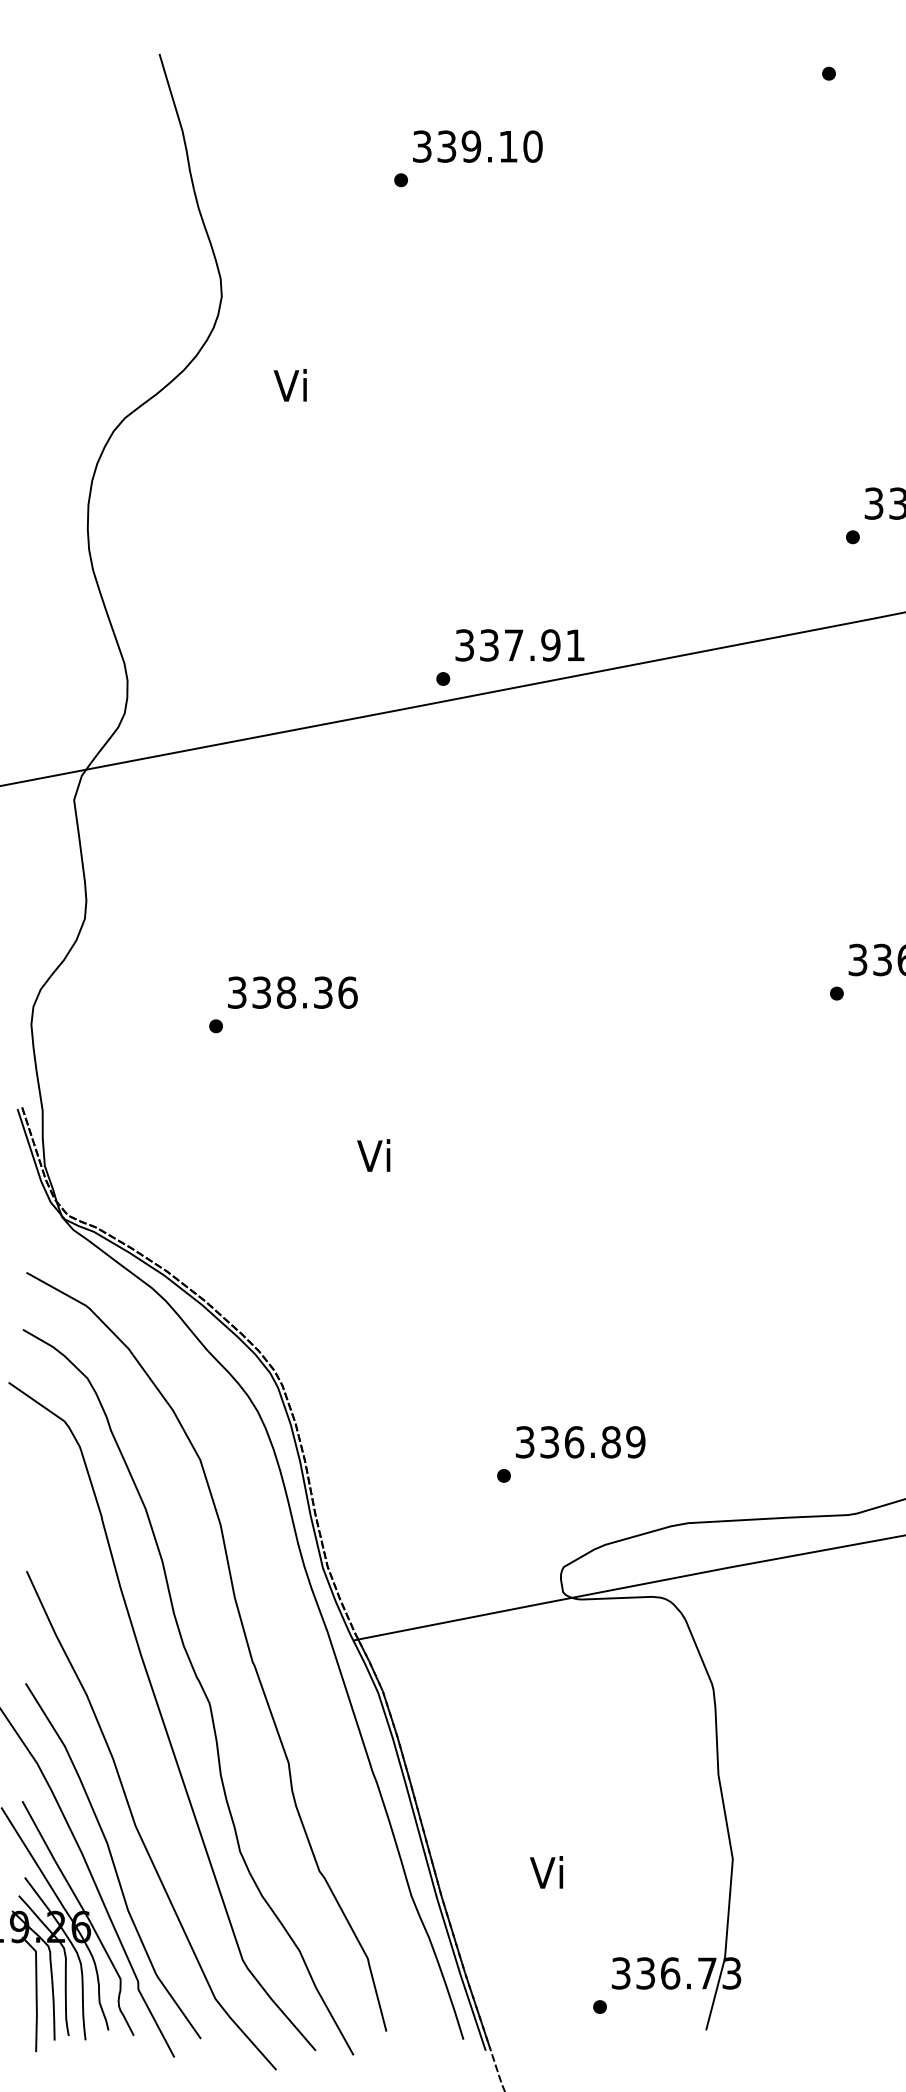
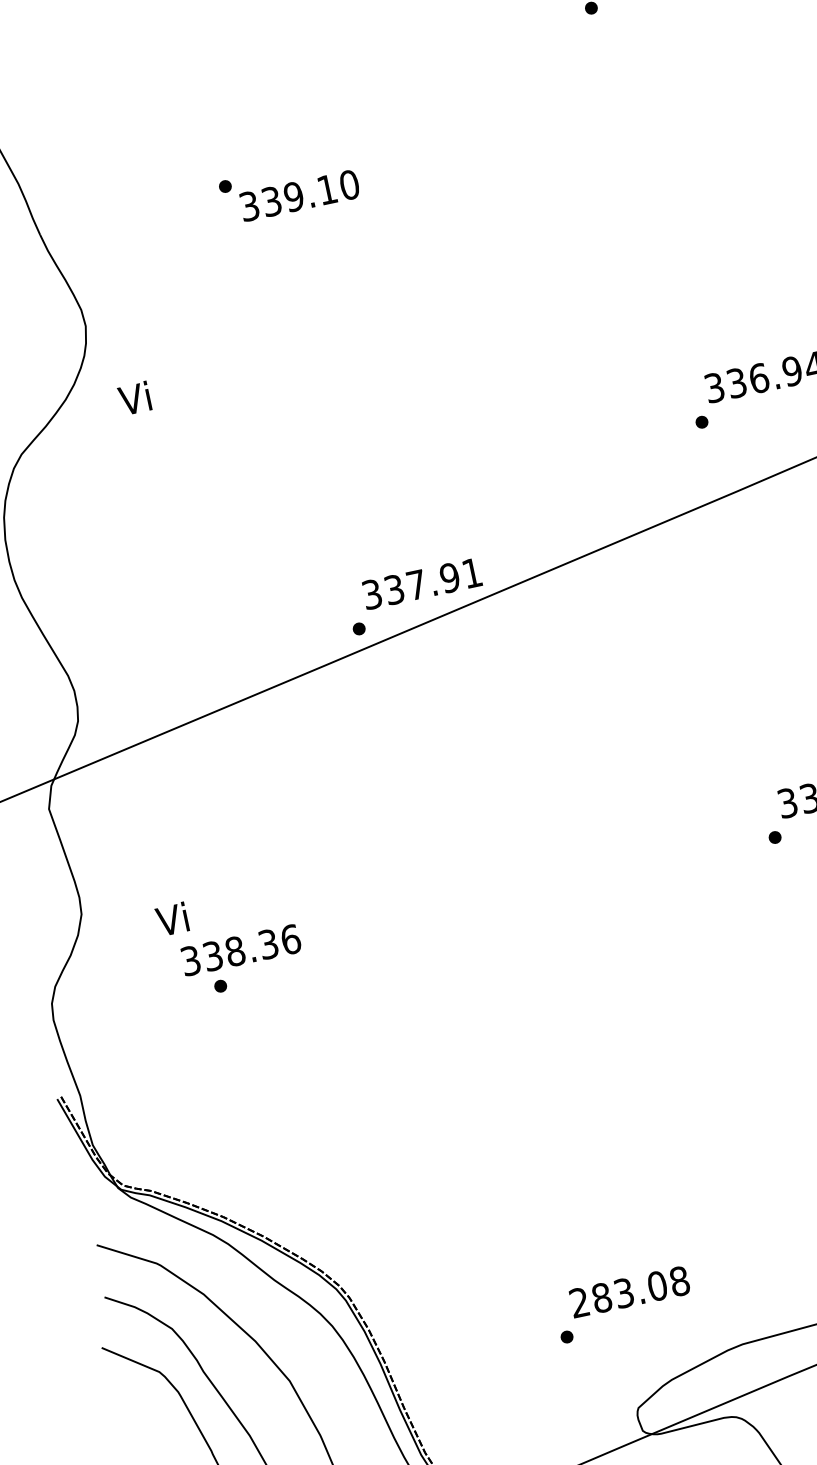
text: (477, 146) -> (299, 195), moved
text: (289, 385) -> (133, 398), moved
text: (292, 992) -> (240, 950), moved
text: (373, 1155) -> (171, 919), moved
text: (580, 1442) -> (629, 1292), 336.89 -> 283.08

